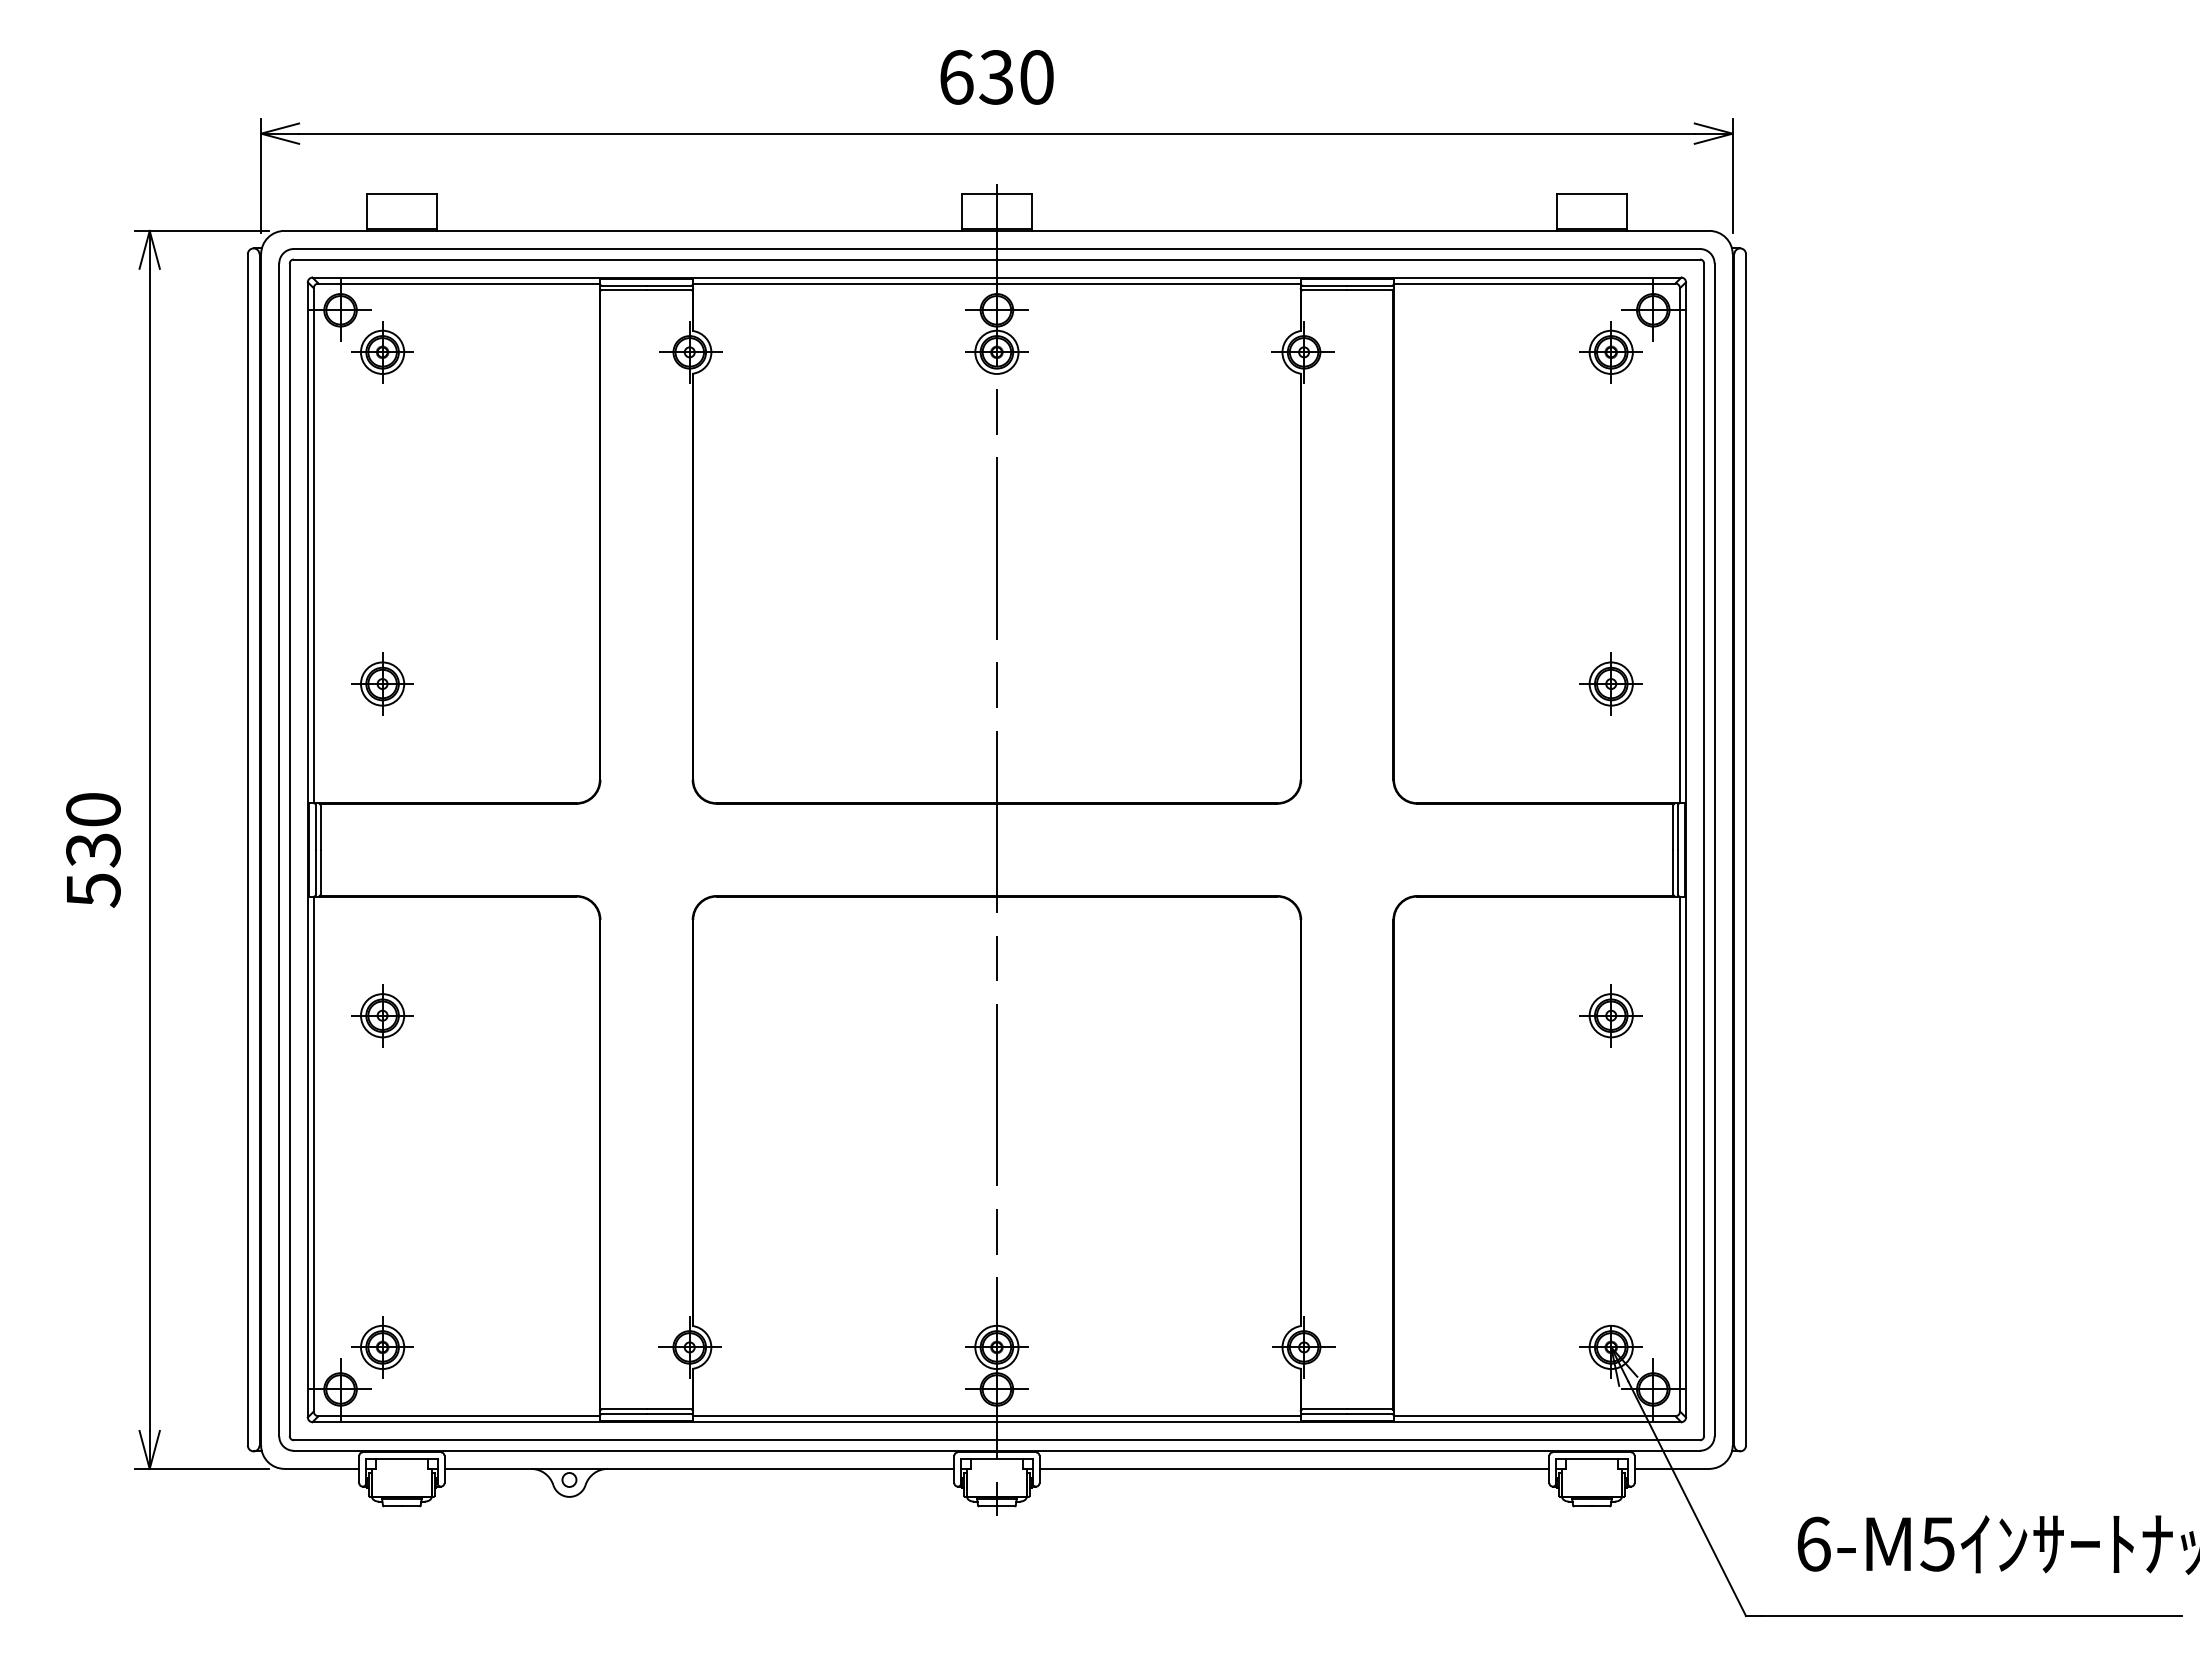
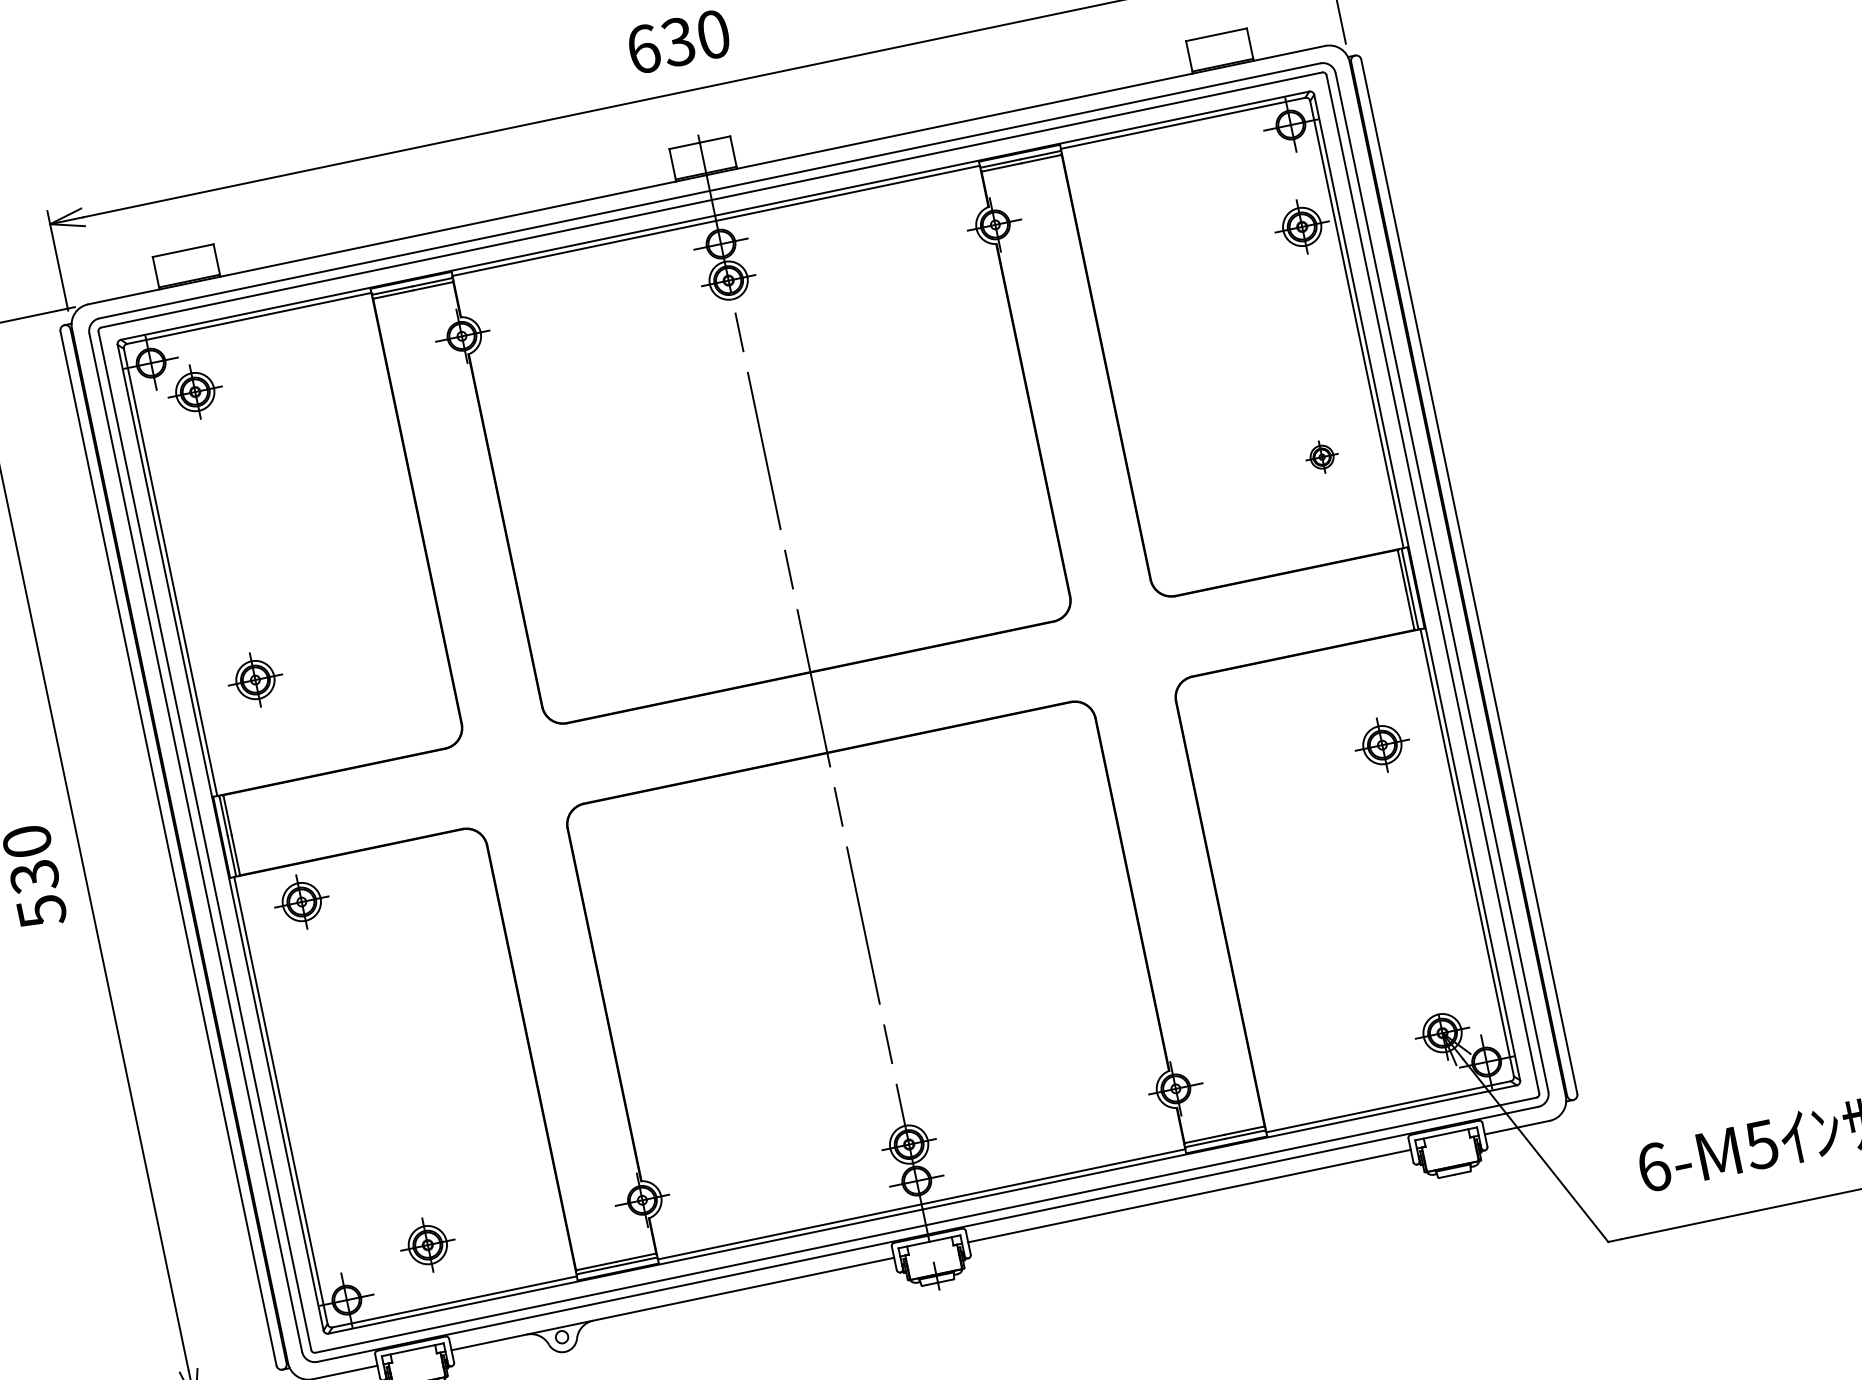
part: (1610, 352) -> (1301, 227), moved
part: (1610, 683) -> (1321, 456), size x0.6
part: (382, 1015) -> (301, 901), moved
part: (382, 1347) -> (427, 1245), moved

